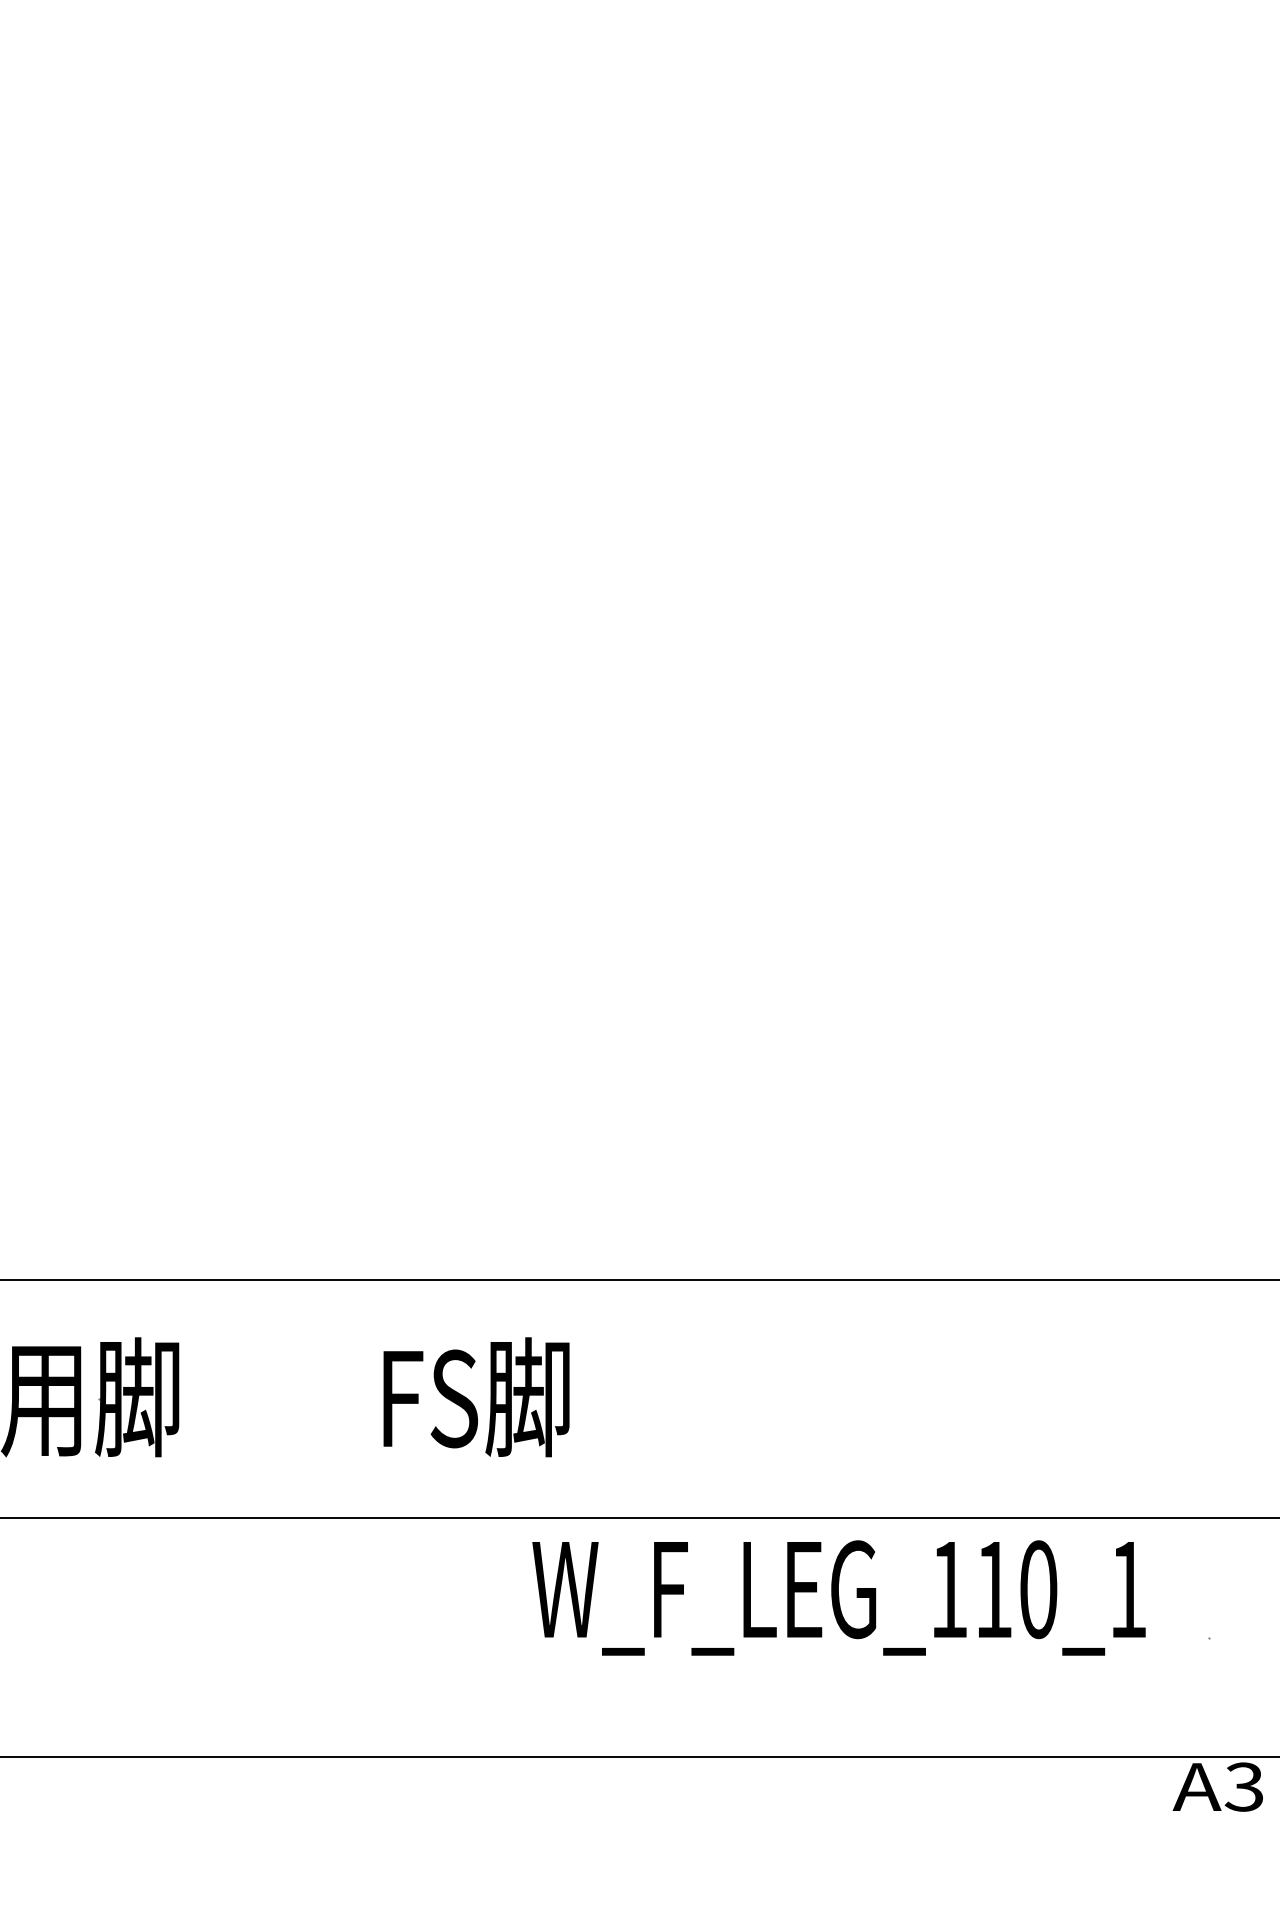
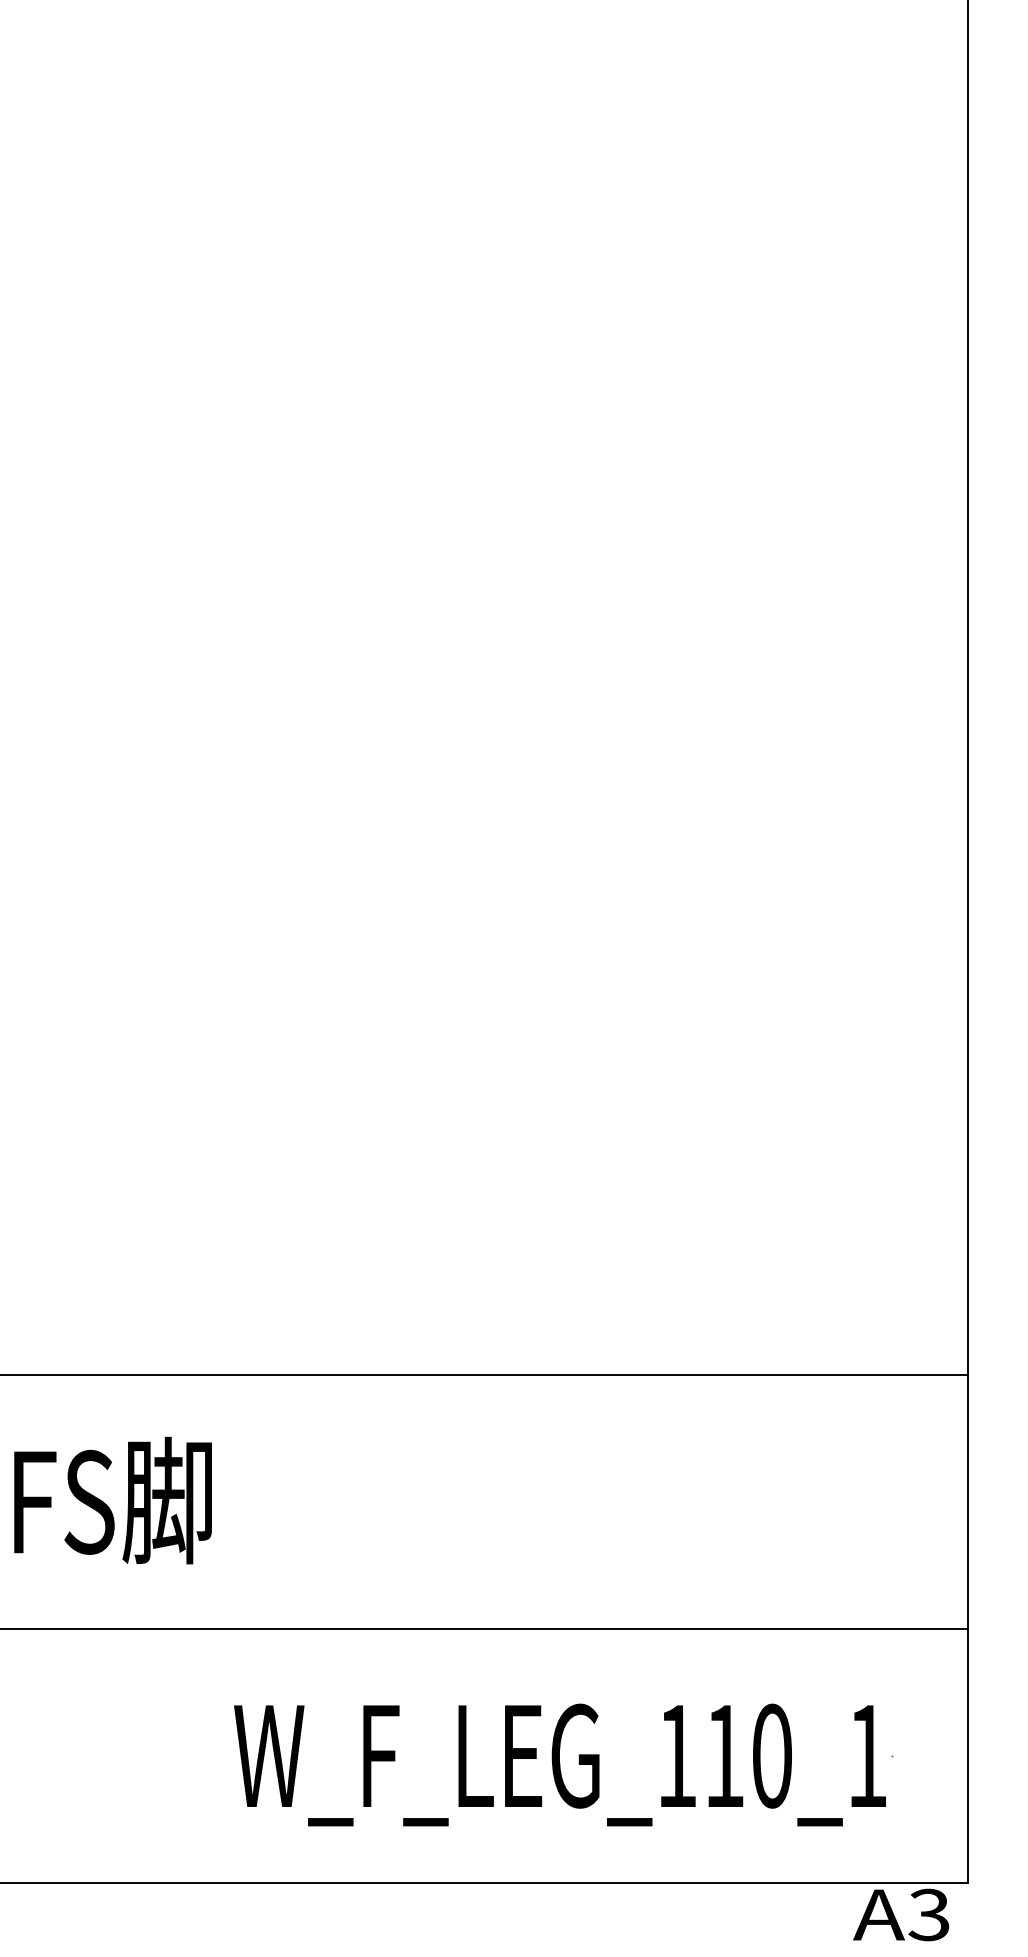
text: (838, 1597) -> (559, 1764), moved

